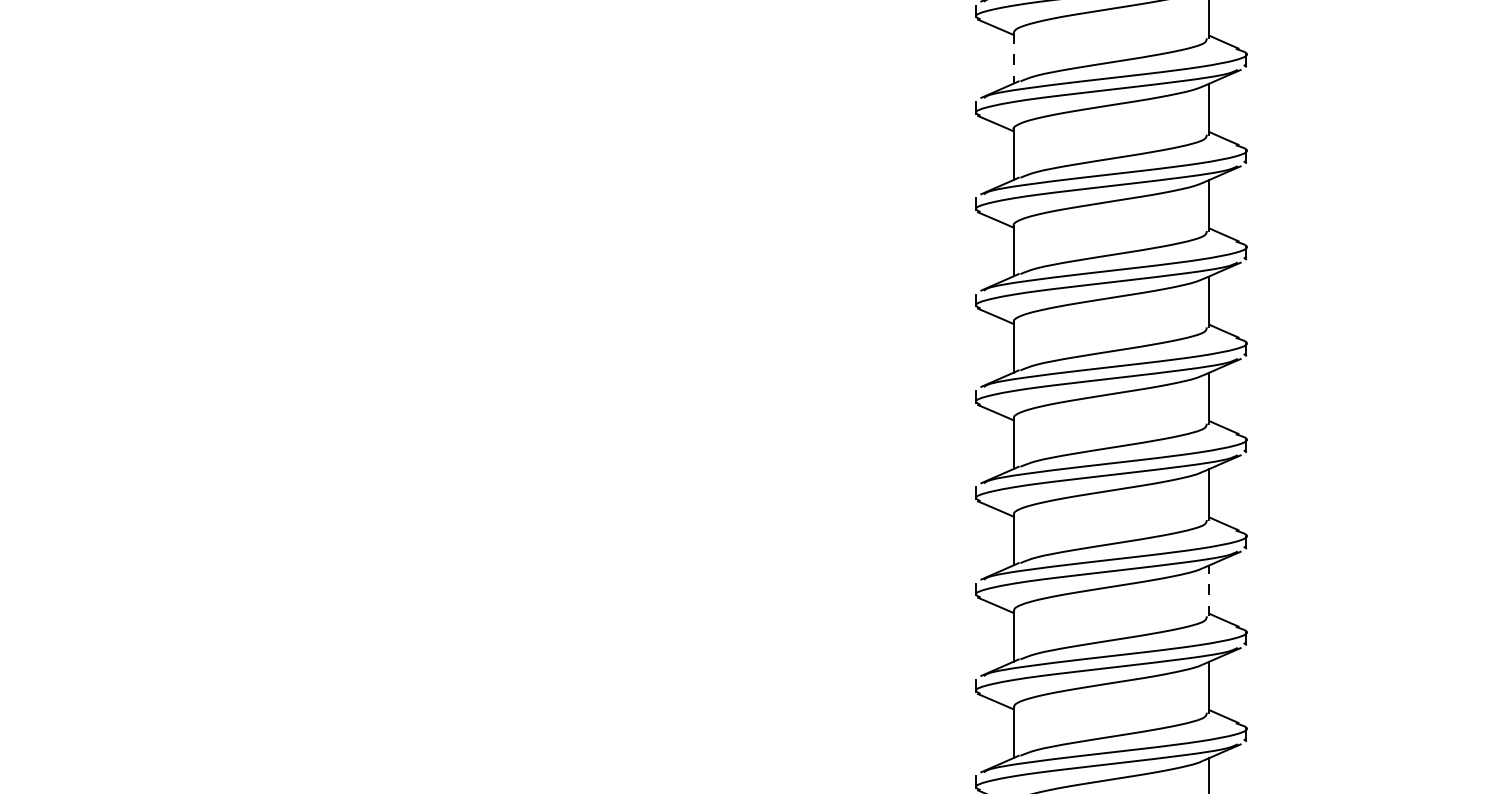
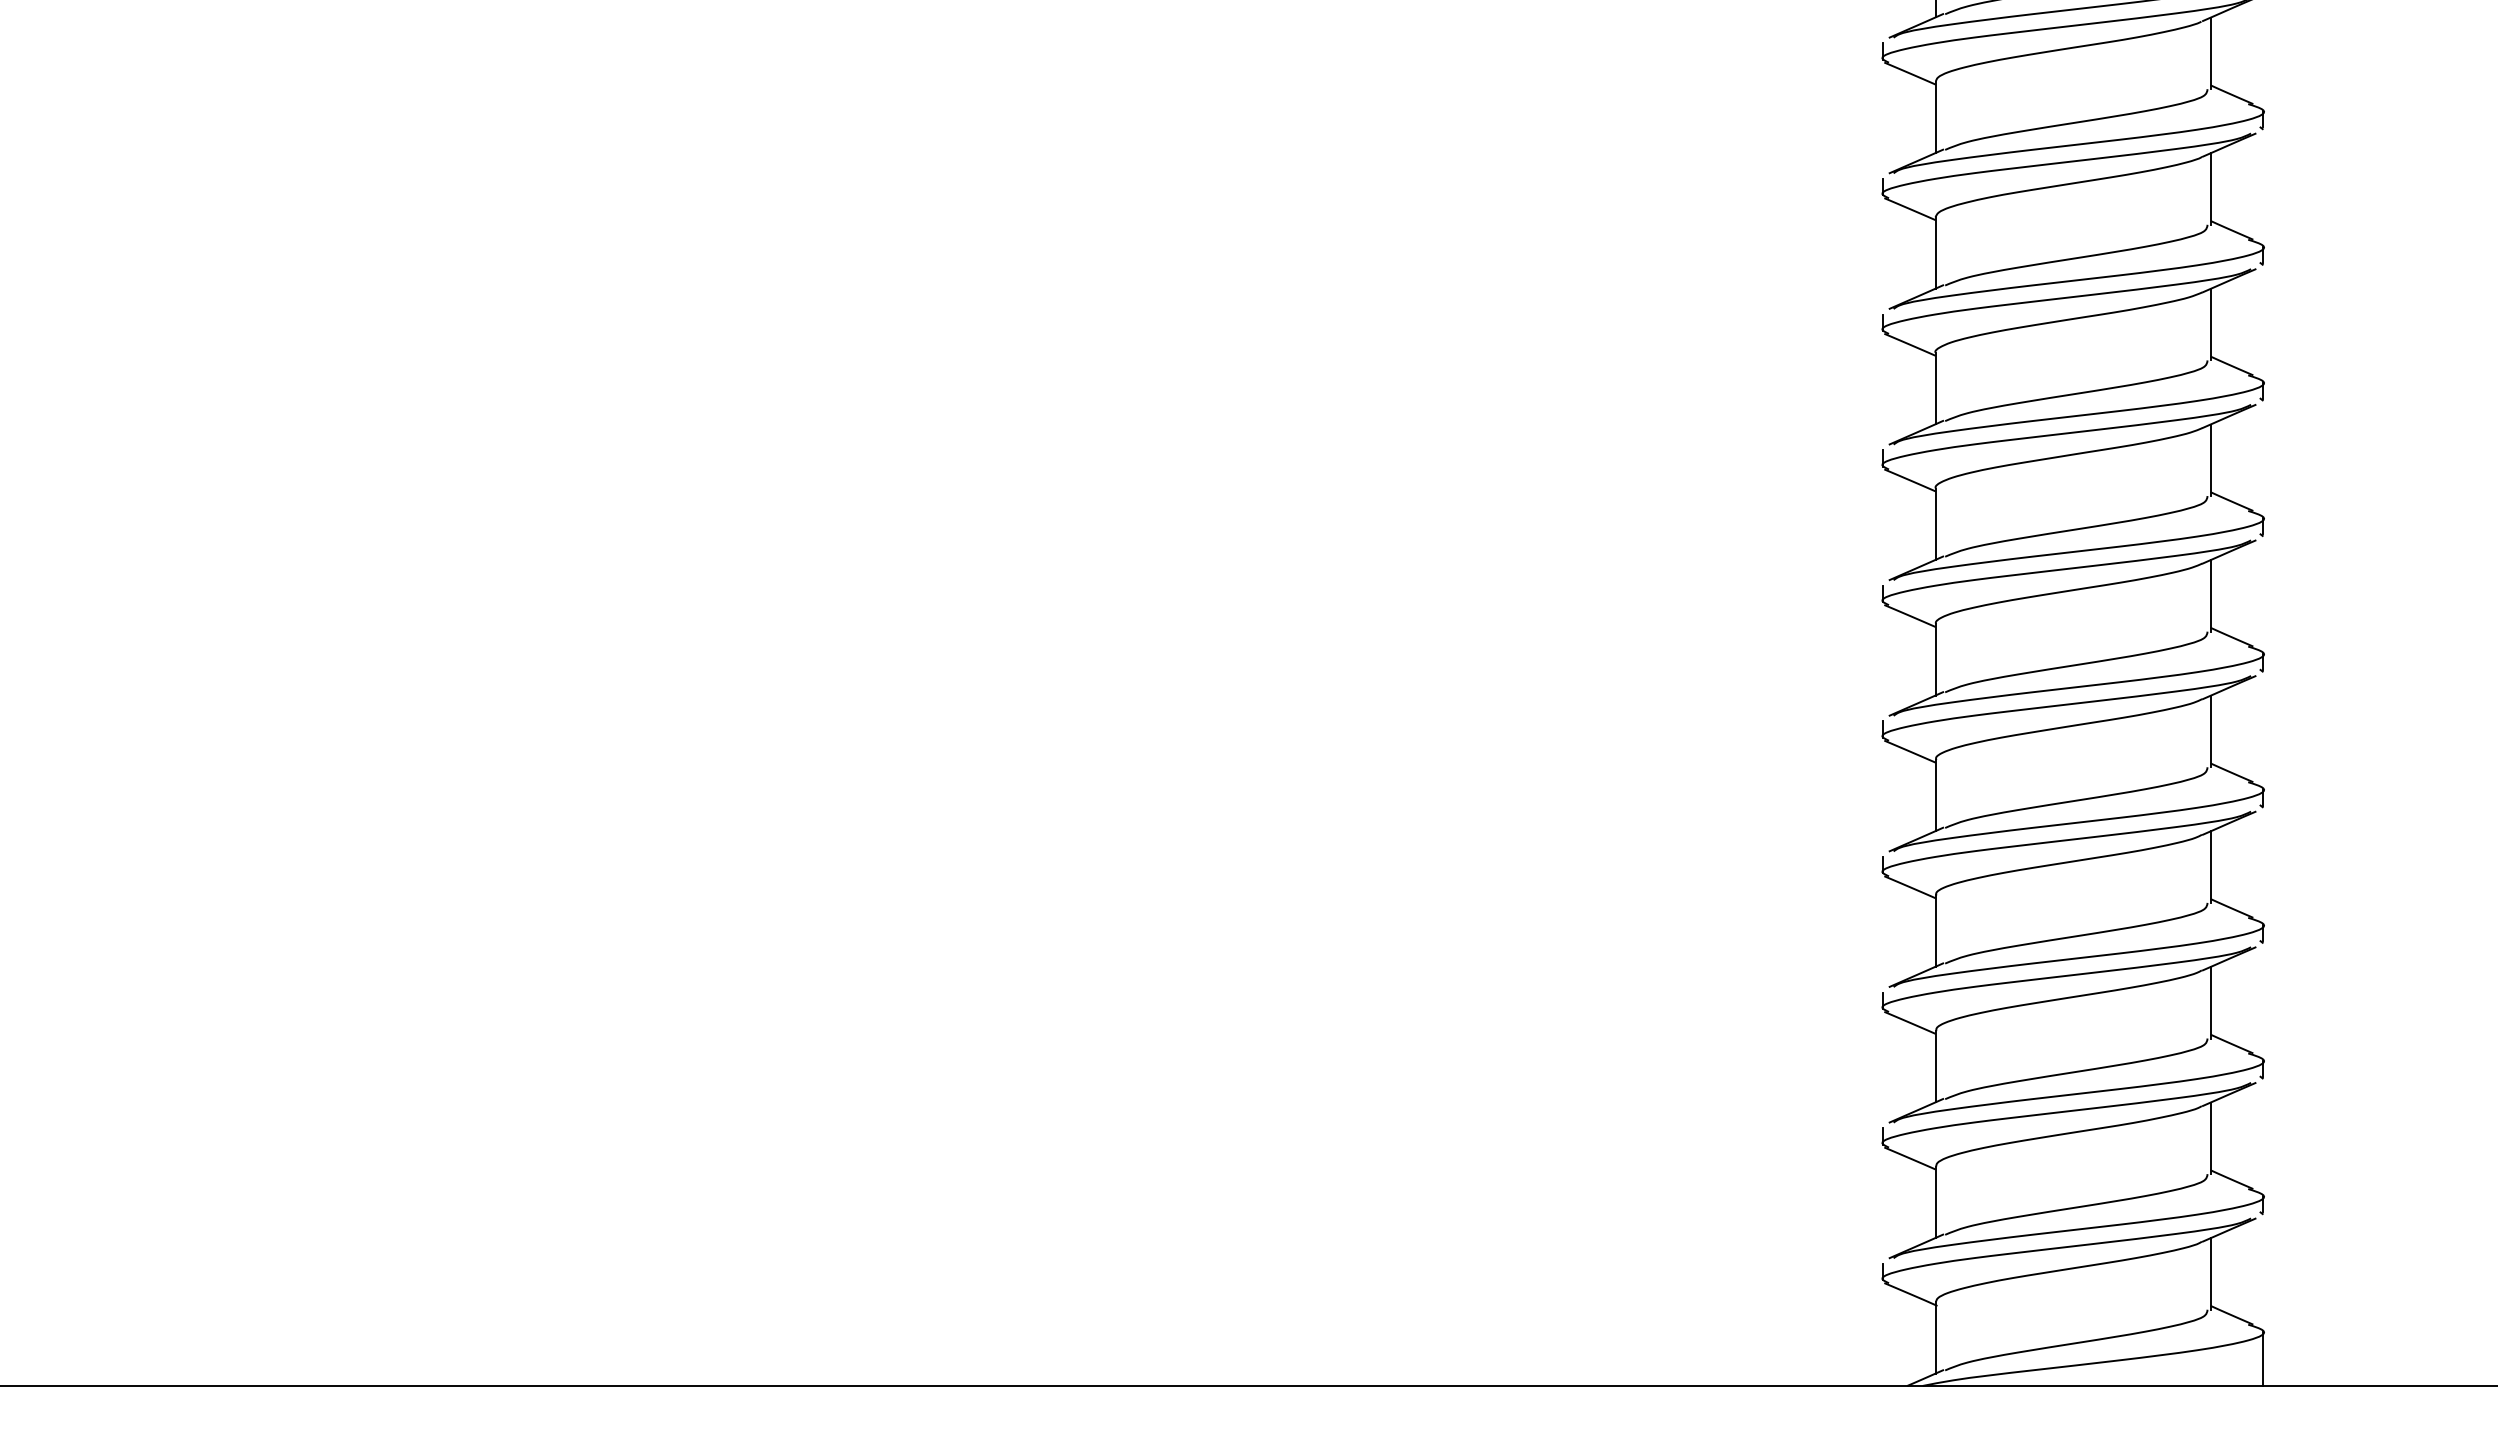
line: (1013, 58) -> (1935, 253), dashed -> solid
line: (1208, 590) -> (2210, 1002), dashed -> solid

